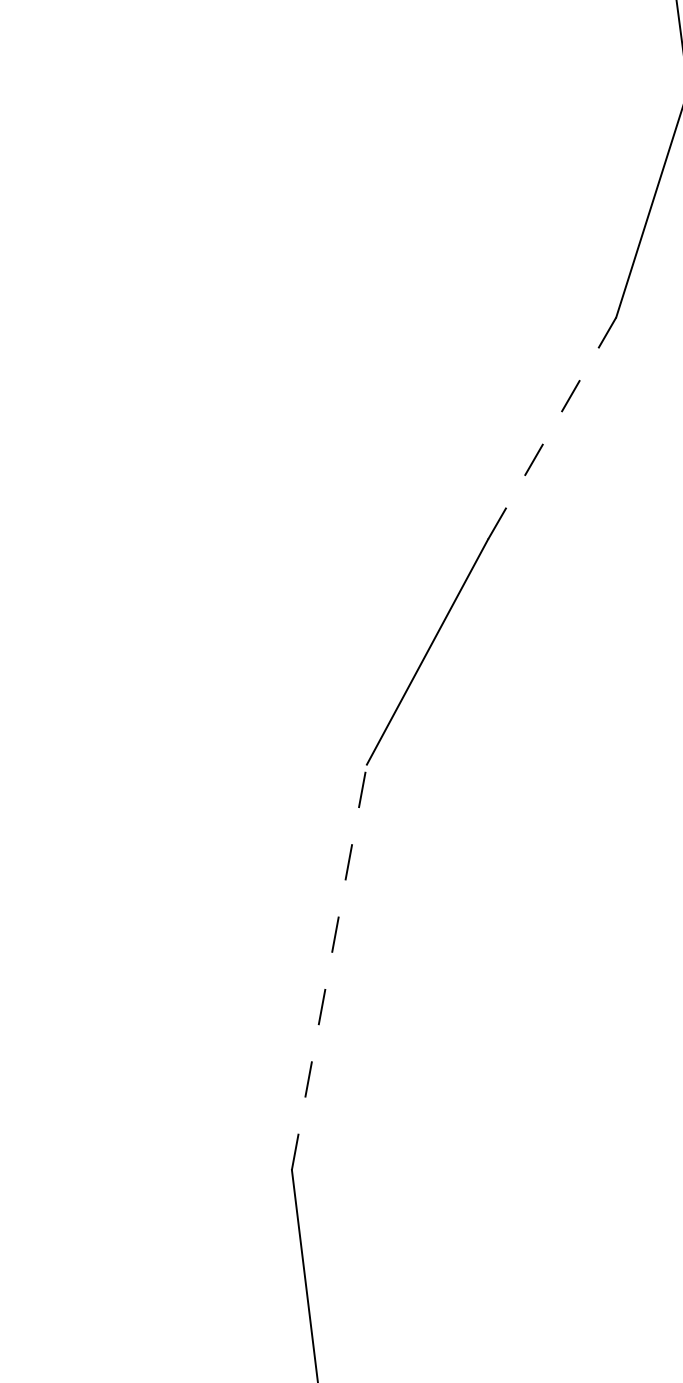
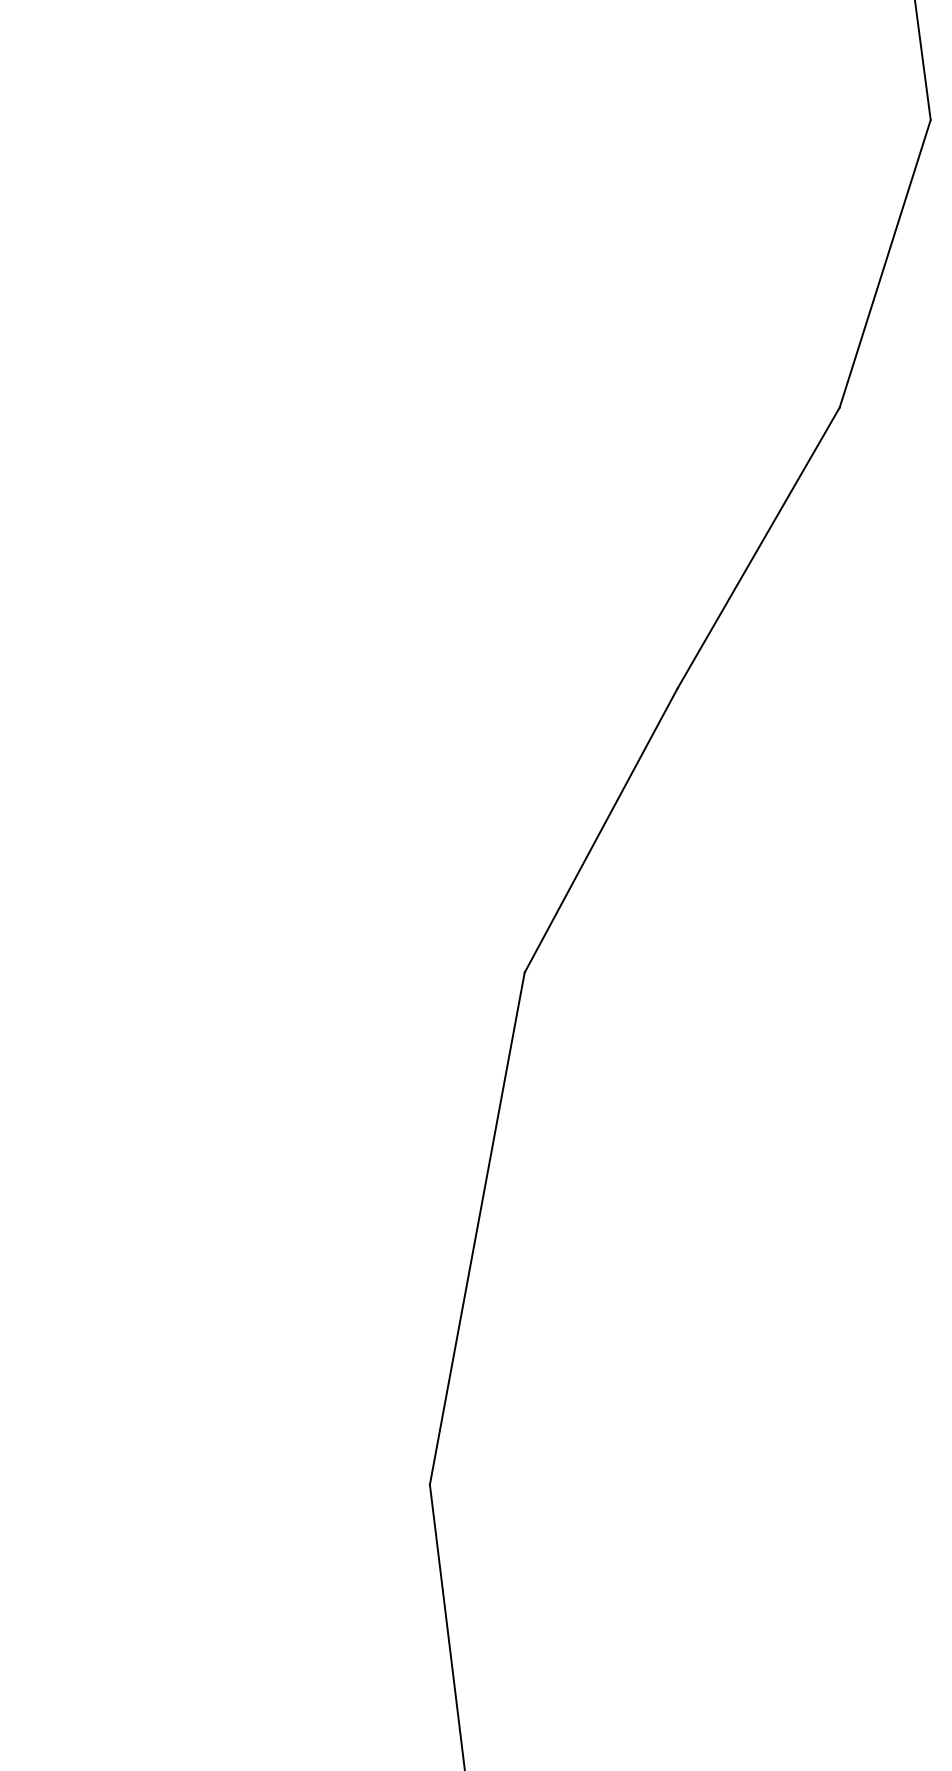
line: (551, 428) -> (758, 548), dashed -> solid
line: (329, 967) -> (477, 1228), dashed -> solid

